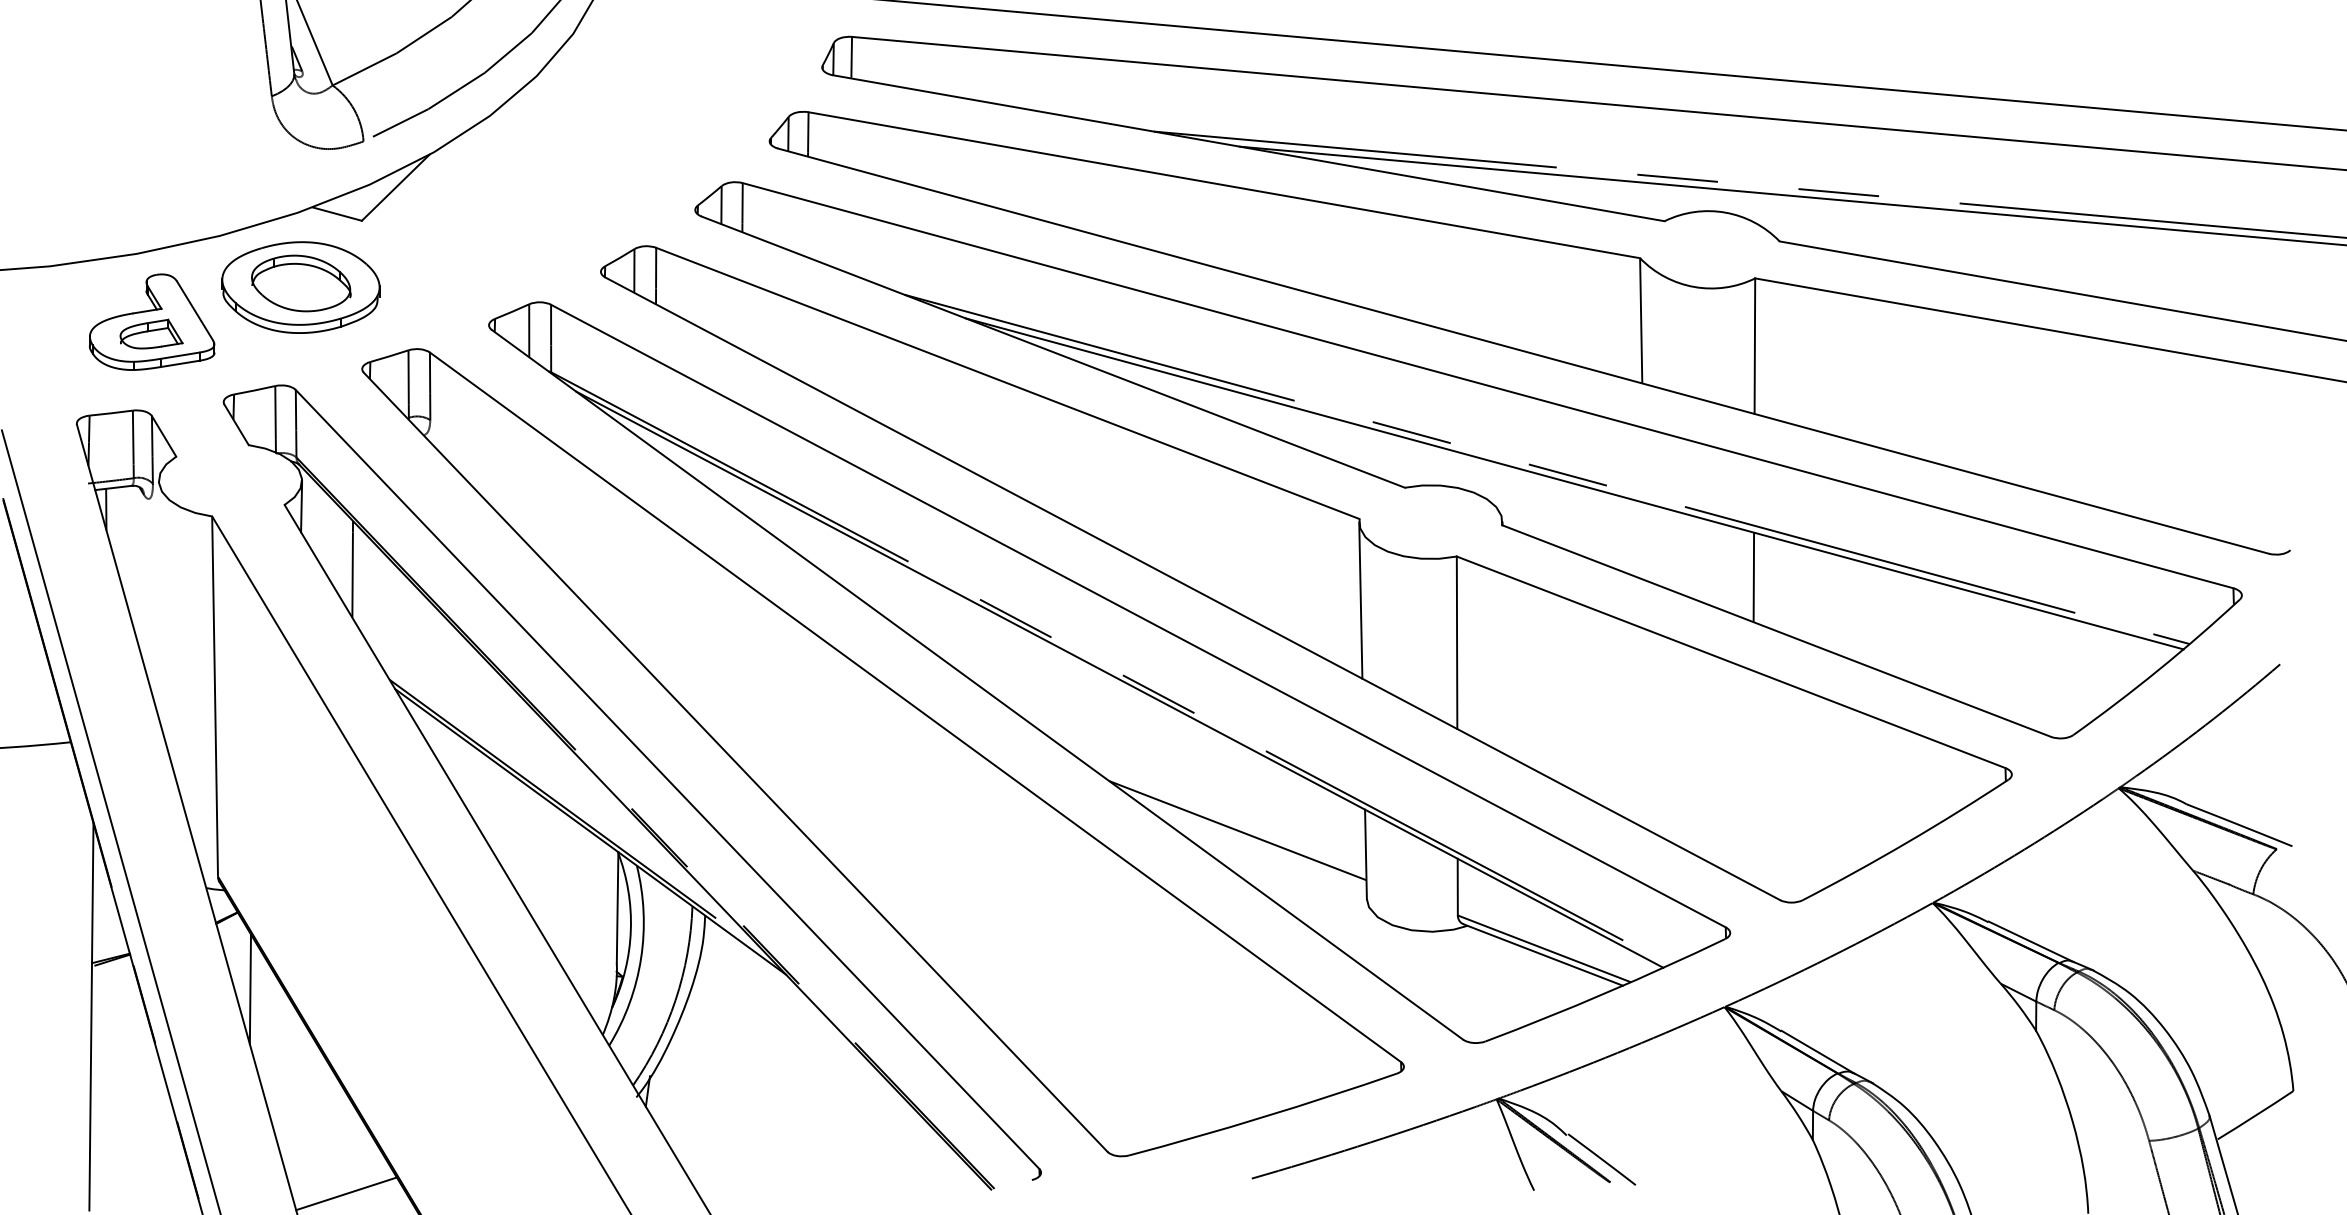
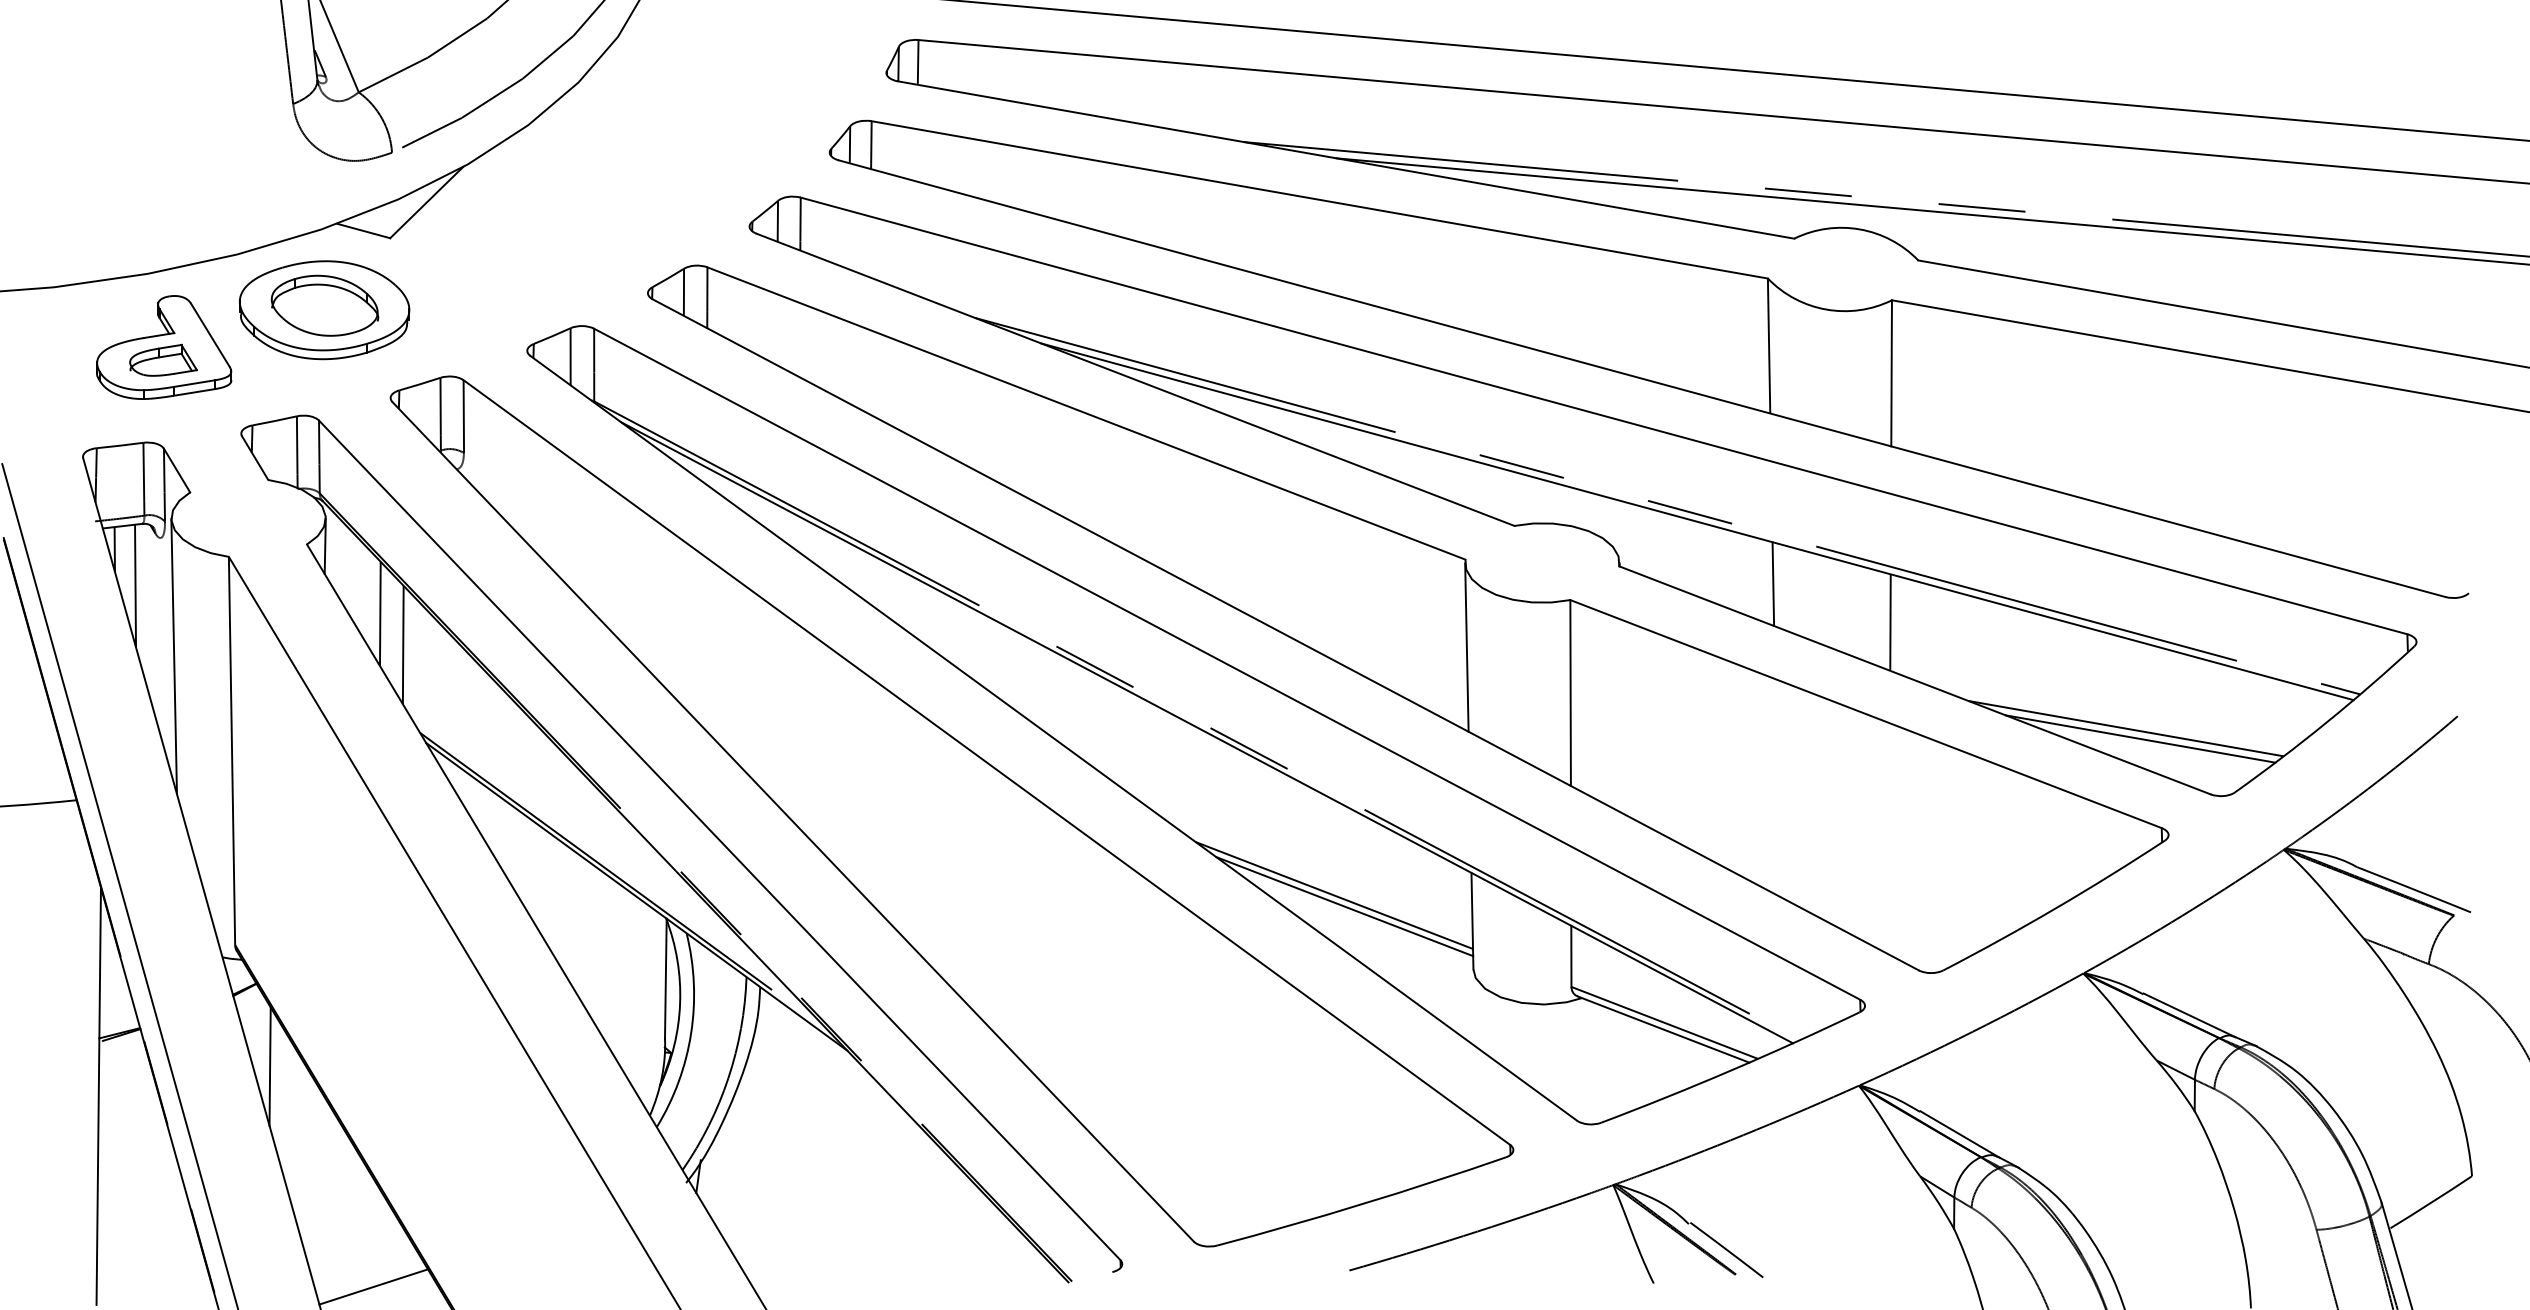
line: (1644, 541) -> (1772, 583), added
line: (125, 543) -> (135, 586), added
line: (373, 598) -> (402, 645), added
line: (161, 608) -> (174, 656), added
line: (1972, 675) -> (2126, 728), added
line: (1985, 685) -> (2140, 739), added
line: (1247, 840) -> (1344, 906), added

